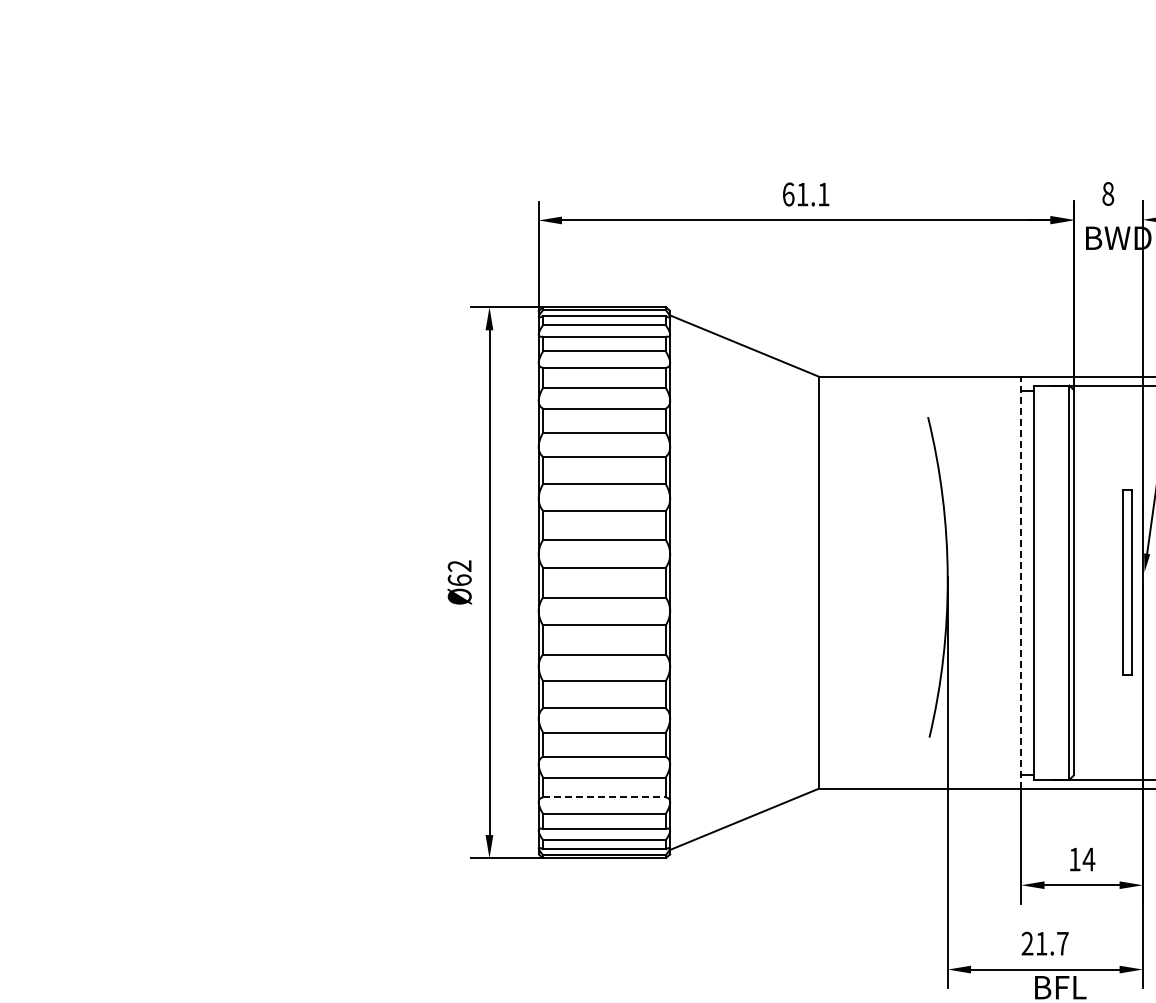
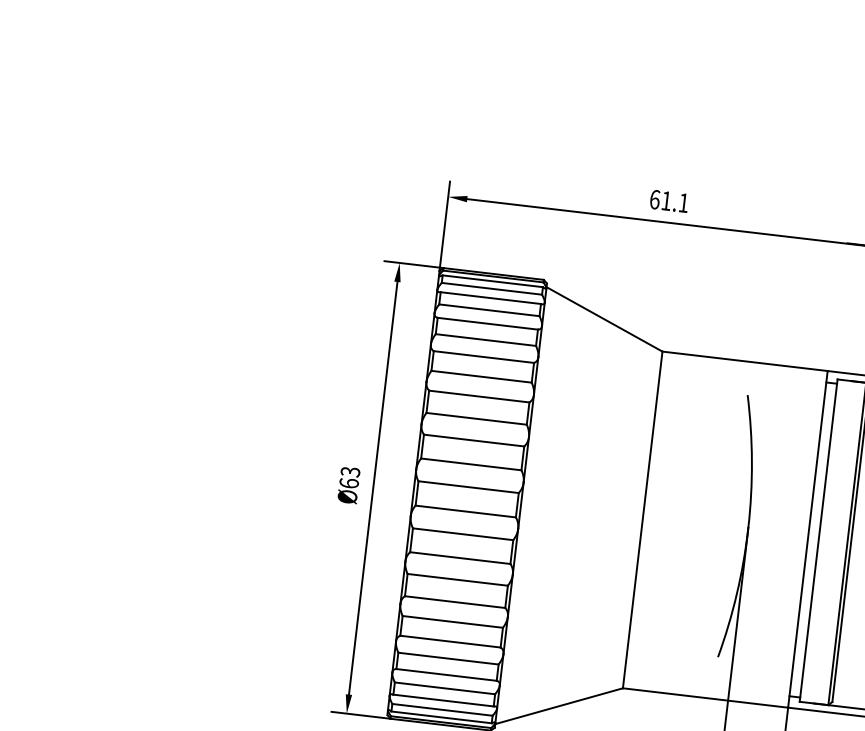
text: (459, 566) -> (350, 472), Ø62 -> Ø63
line: (1021, 582) -> (808, 539), dashed -> solid
line: (604, 797) -> (446, 674), dashed -> solid

